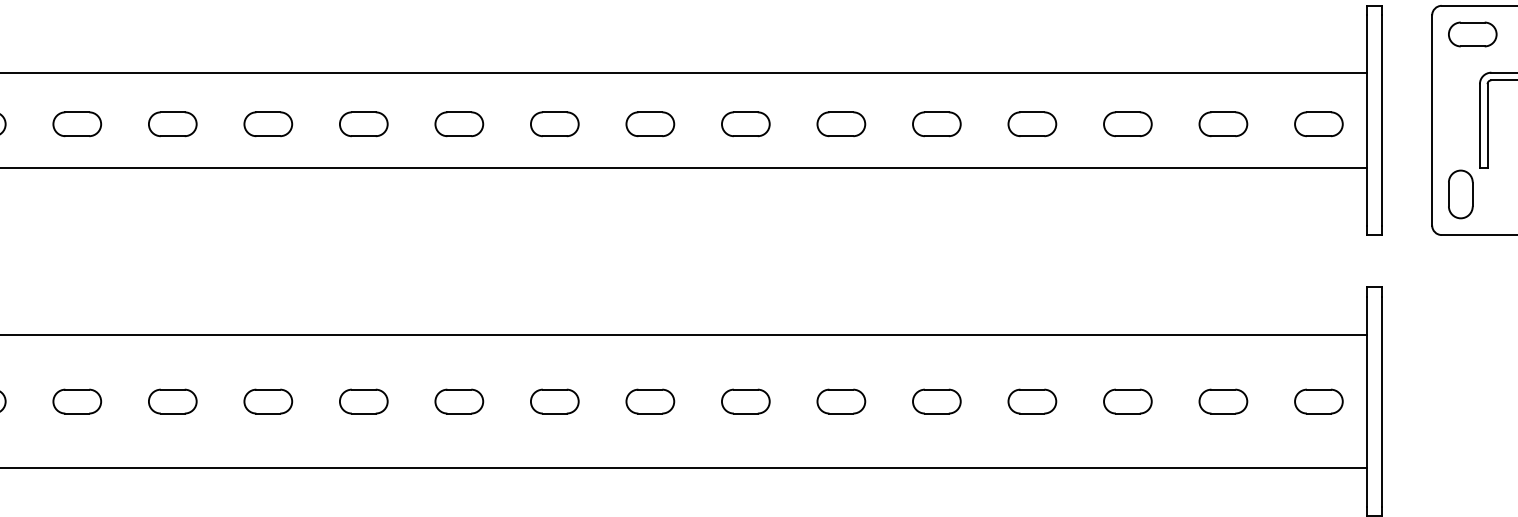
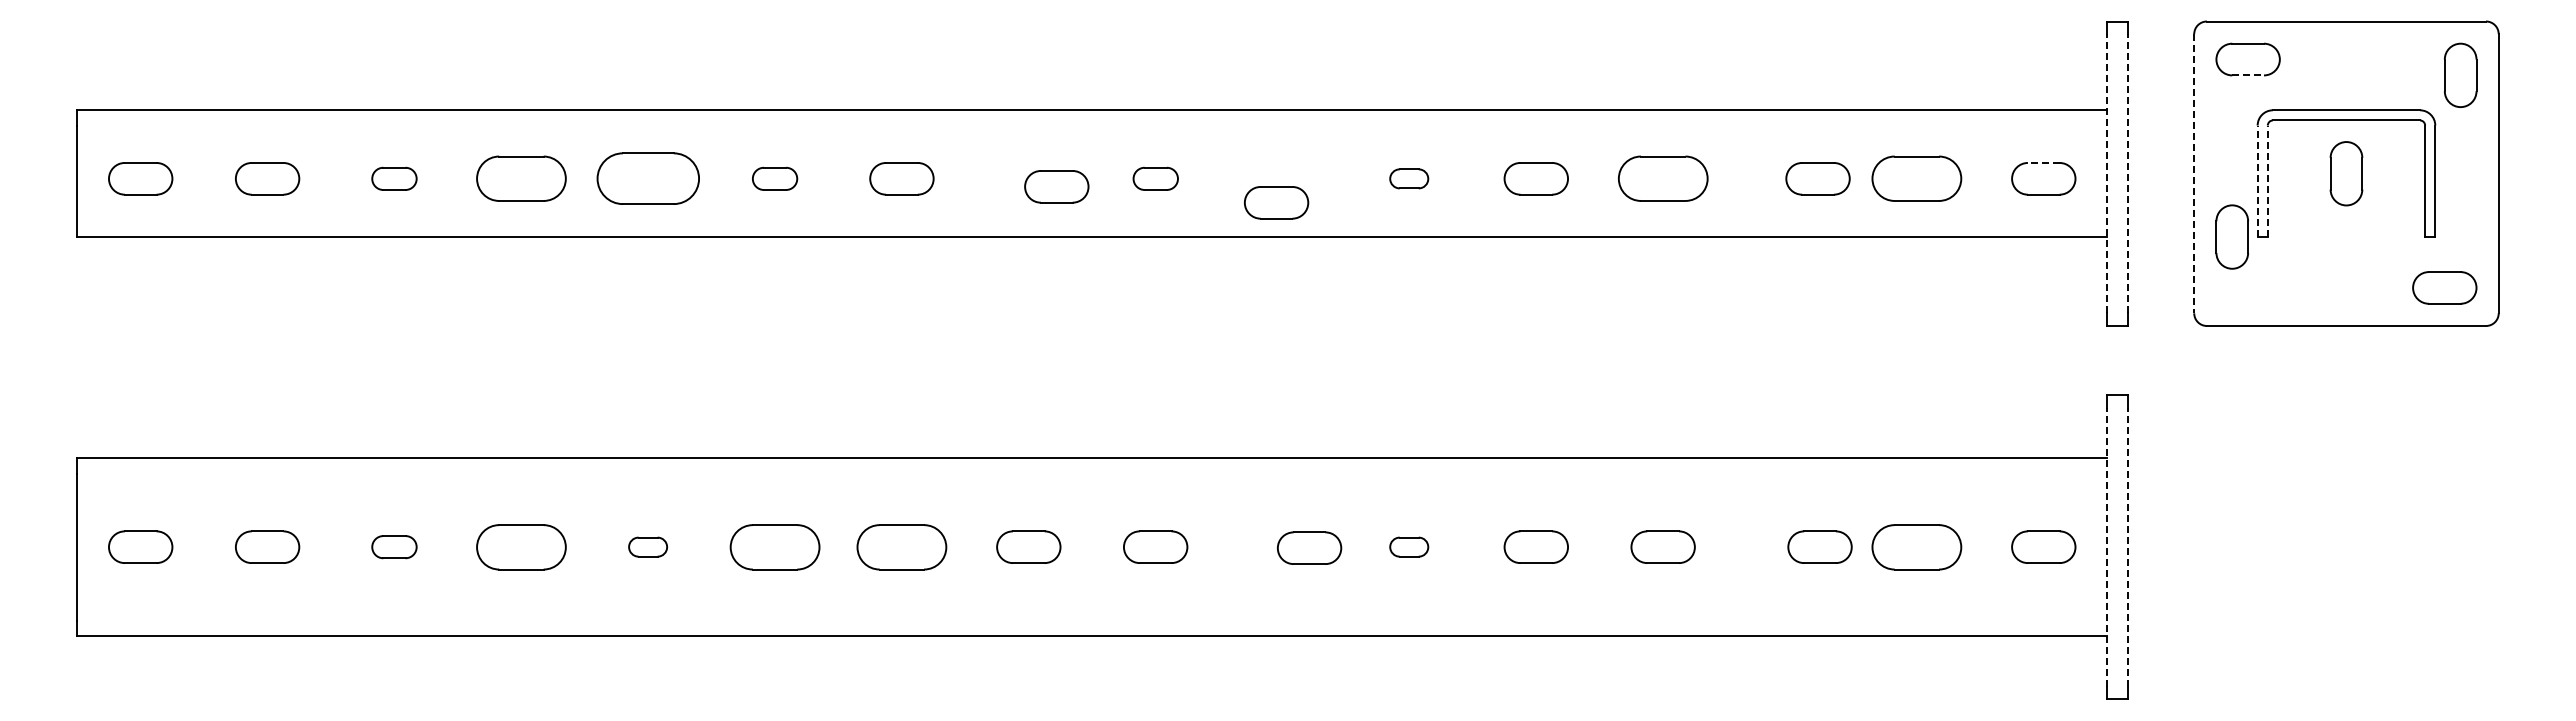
line: (1473, 46) -> (2248, 75), solid -> dashed
line: (1318, 111) -> (2043, 162), solid -> dashed
line: (1366, 120) -> (2107, 173), solid -> dashed
line: (1381, 120) -> (2127, 173), solid -> dashed
line: (1432, 120) -> (2194, 173), solid -> dashed
part: (77, 124) -> (394, 178), size x0.7
part: (172, 124) -> (520, 178), size x1.4
part: (267, 124) -> (647, 178), size x1.6
part: (363, 124) -> (774, 178), size x0.7
part: (554, 124) -> (1056, 186), moved
part: (650, 124) -> (1155, 178), size x0.7
part: (745, 124) -> (1276, 202), moved
part: (840, 124) -> (1408, 178), size x0.6
part: (1031, 124) -> (1662, 178), size x1.4
part: (1127, 124) -> (1817, 178), moved
part: (1223, 124) -> (1916, 178), size x1.4
line: (1479, 126) -> (2257, 181), solid -> dashed
line: (1487, 126) -> (2267, 181), solid -> dashed
part: (1460, 194) -> (2231, 236), moved
part: (77, 401) -> (394, 546), size x0.7
part: (172, 401) -> (520, 546), size x1.4
part: (267, 401) -> (647, 546), size x0.6
part: (363, 401) -> (774, 546), size x1.4
part: (459, 401) -> (901, 546), size x1.4
part: (745, 401) -> (1309, 547), moved
part: (840, 401) -> (1408, 546), size x0.6
part: (1127, 401) -> (1819, 546), moved
part: (1223, 401) -> (1916, 546), size x1.4
line: (1366, 401) -> (2107, 547), solid -> dashed
line: (1381, 401) -> (2127, 547), solid -> dashed

